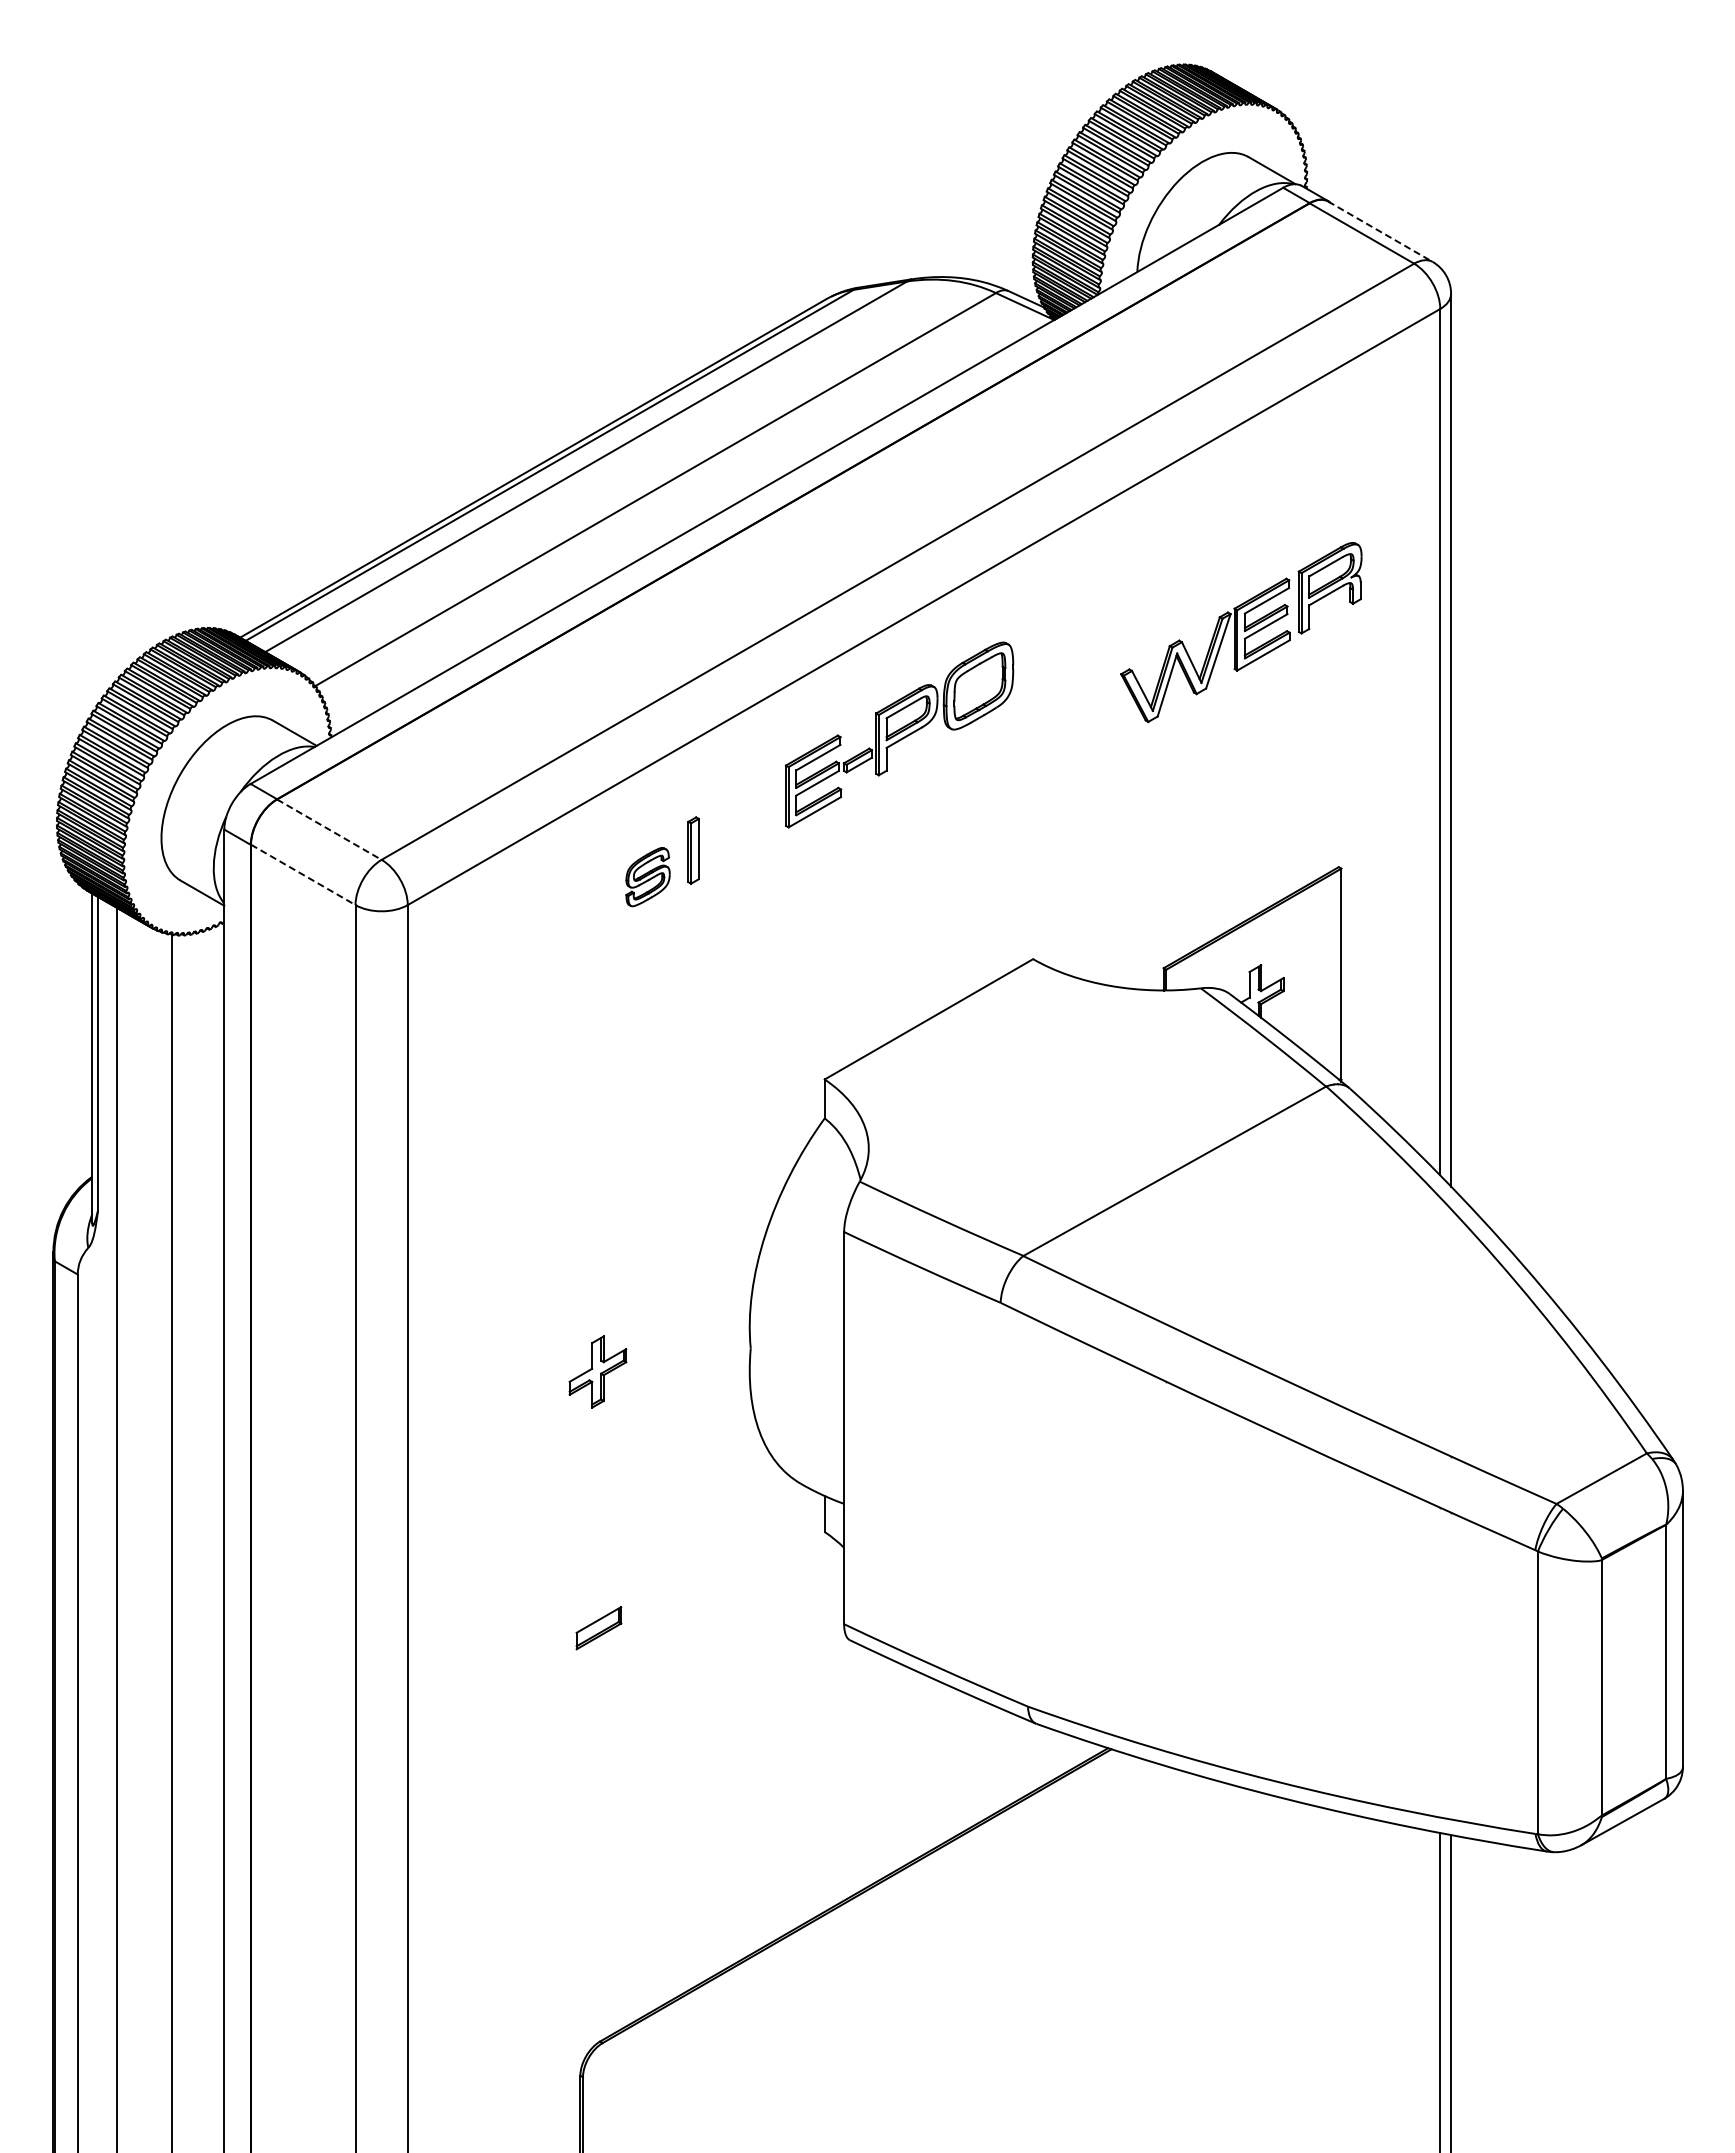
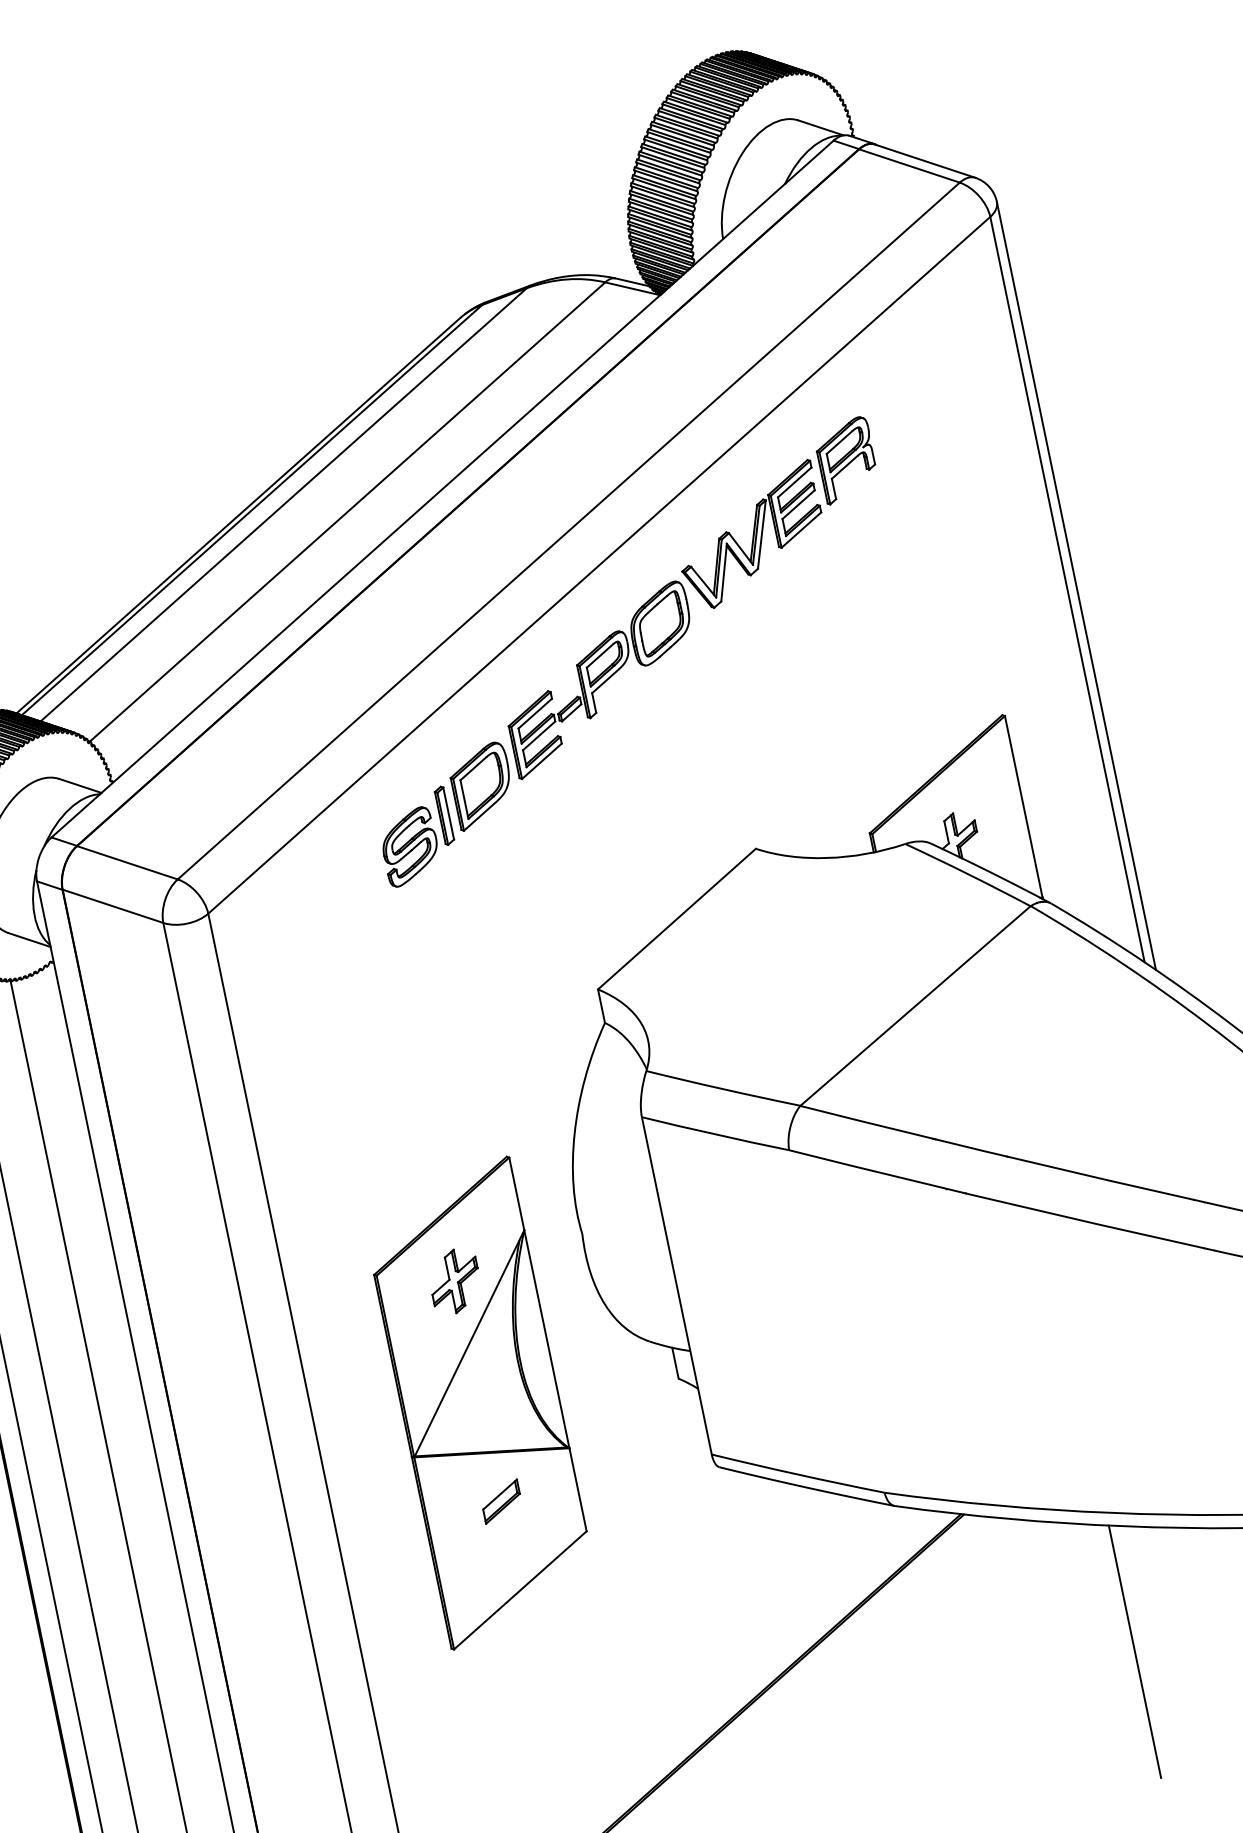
line: (1380, 231) -> (925, 160), dashed -> solid
part: (1241, 632) -> (778, 514), moved
part: (742, 825) -> (482, 785), added
line: (329, 829) -> (127, 862), dashed -> solid
line: (303, 875) -> (113, 906), dashed -> solid
part: (647, 876) -> (409, 846), size x1.43
part: (598, 1512) -> (480, 1402), added
line: (1270, 1941) -> (1135, 1651), added

